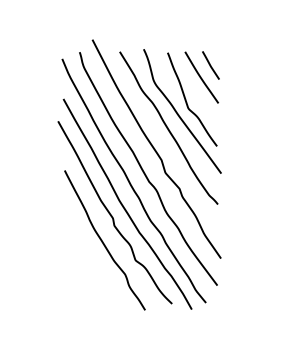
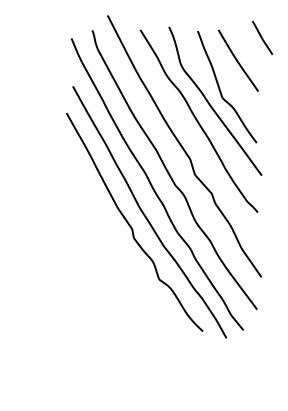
line: (210, 65) -> (262, 37), moved
curve: (103, 241) -> (120, 256), removed

